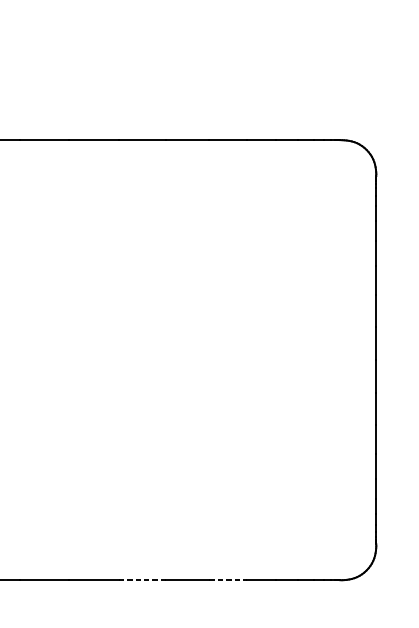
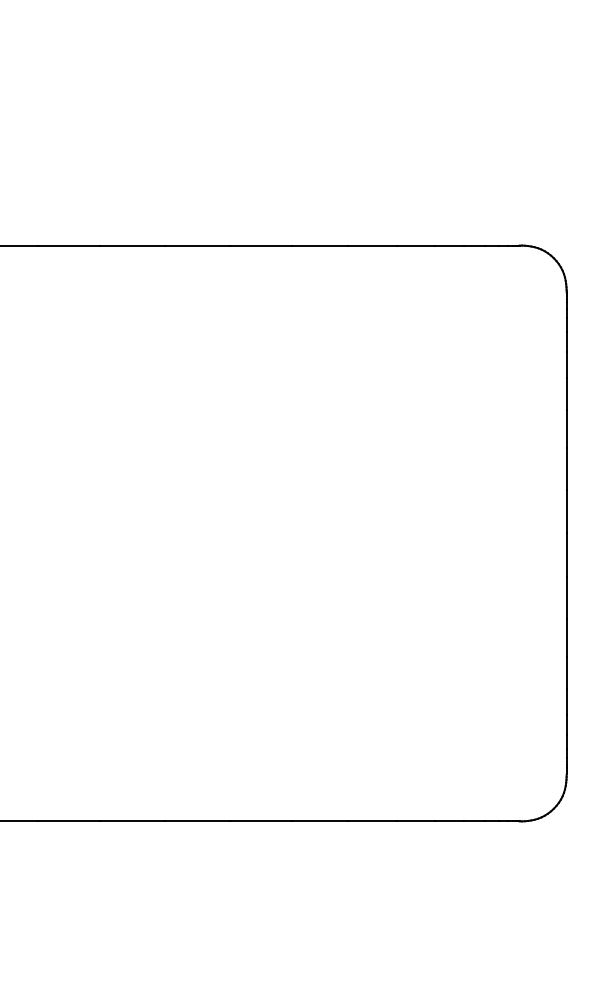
line: (143, 580) -> (261, 821), dashed -> solid
line: (228, 580) -> (373, 821), dashed -> solid

